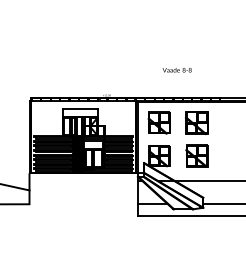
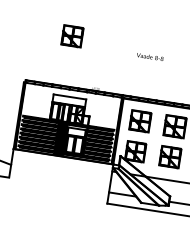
part: (72, 43) -> (71, 35), added
text: (176, 70) -> (149, 57), moved

